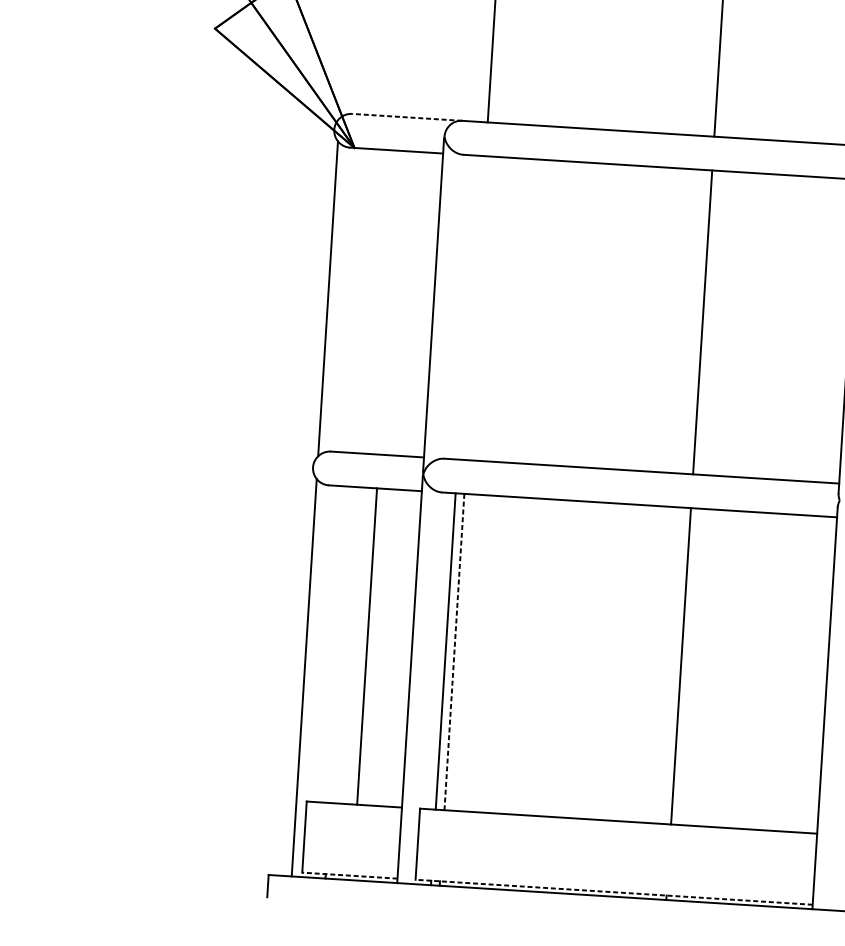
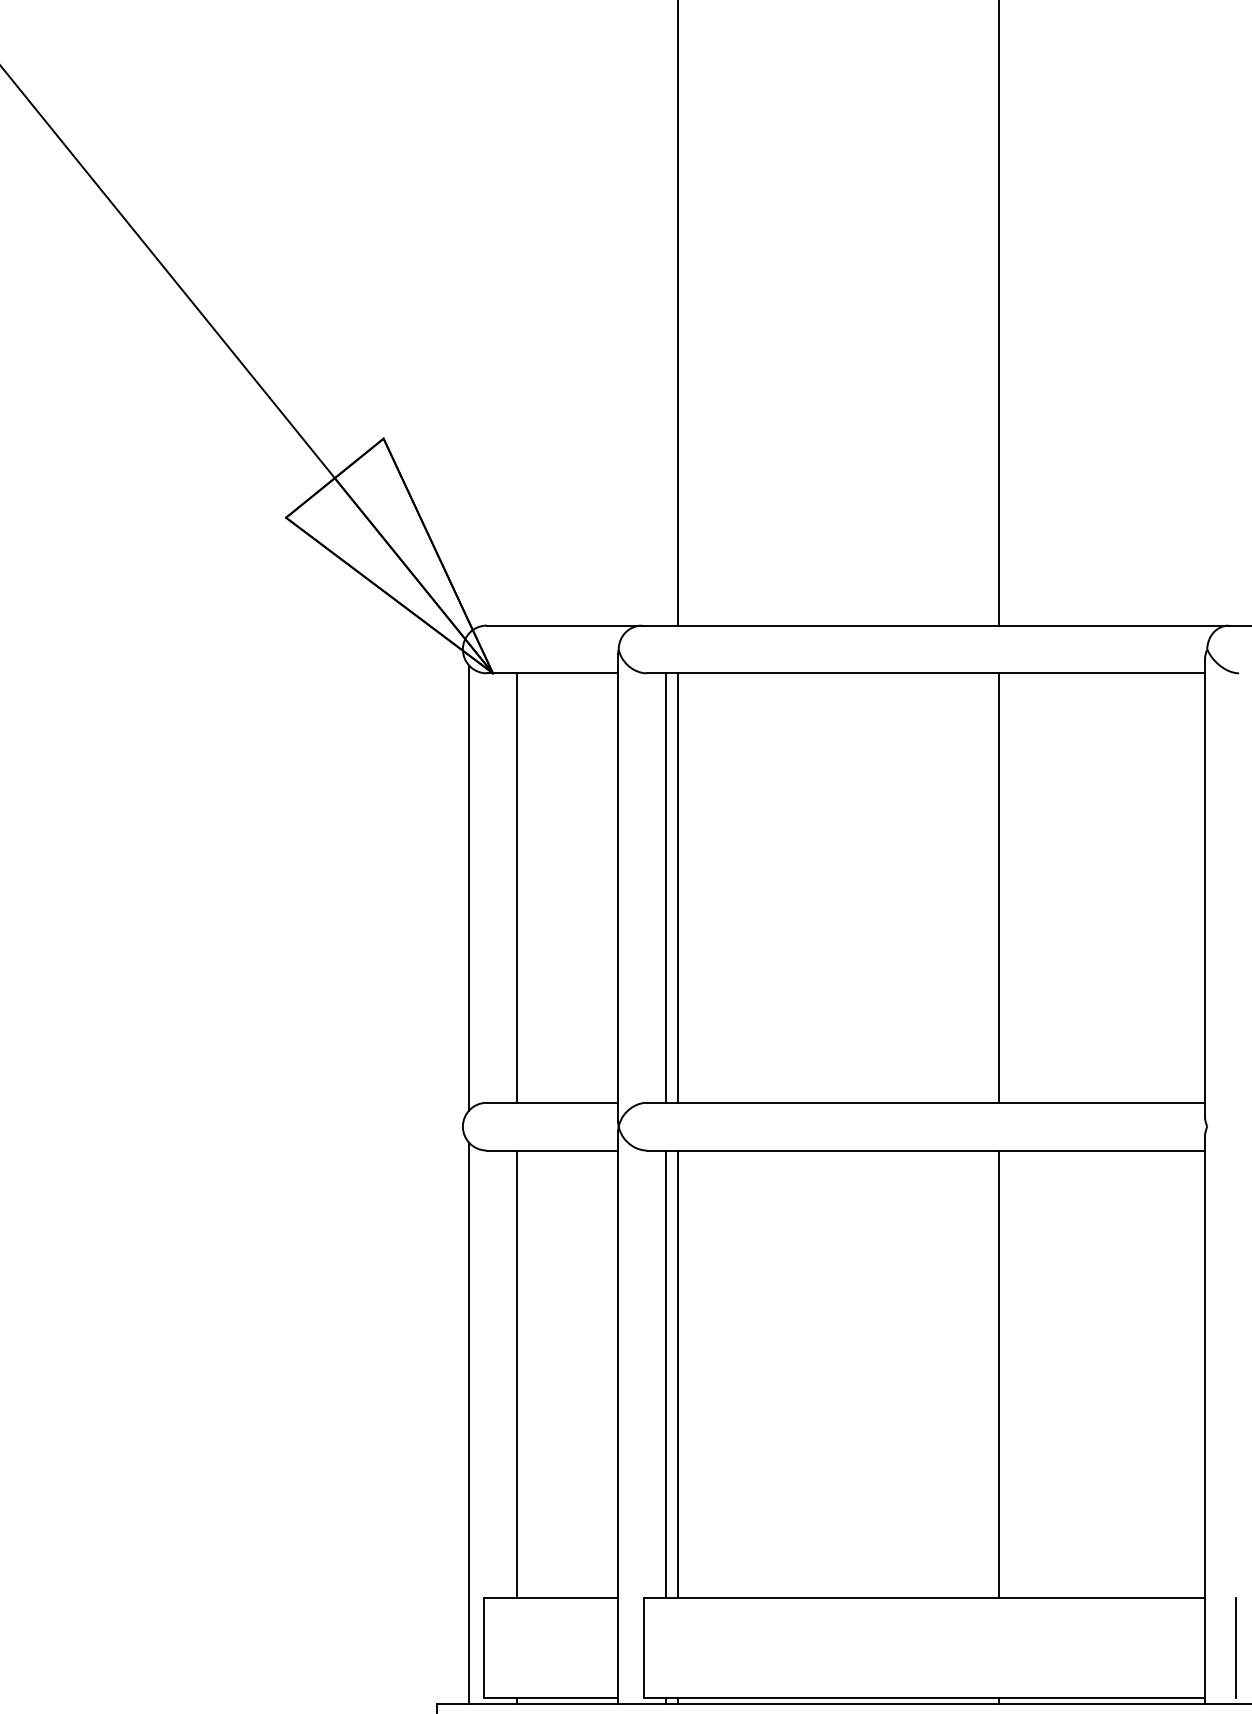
line: (407, 117) -> (564, 625), dashed -> solid
line: (361, 300) -> (516, 887), added
line: (467, 307) -> (665, 887), added
line: (476, 307) -> (678, 887), added
line: (366, 646) -> (516, 1373), moved
line: (454, 652) -> (678, 1374), dashed -> solid
line: (837, 870) -> (1236, 1647), added
line: (349, 875) -> (550, 1698), dashed -> solid
line: (614, 892) -> (924, 1698), dashed -> solid

